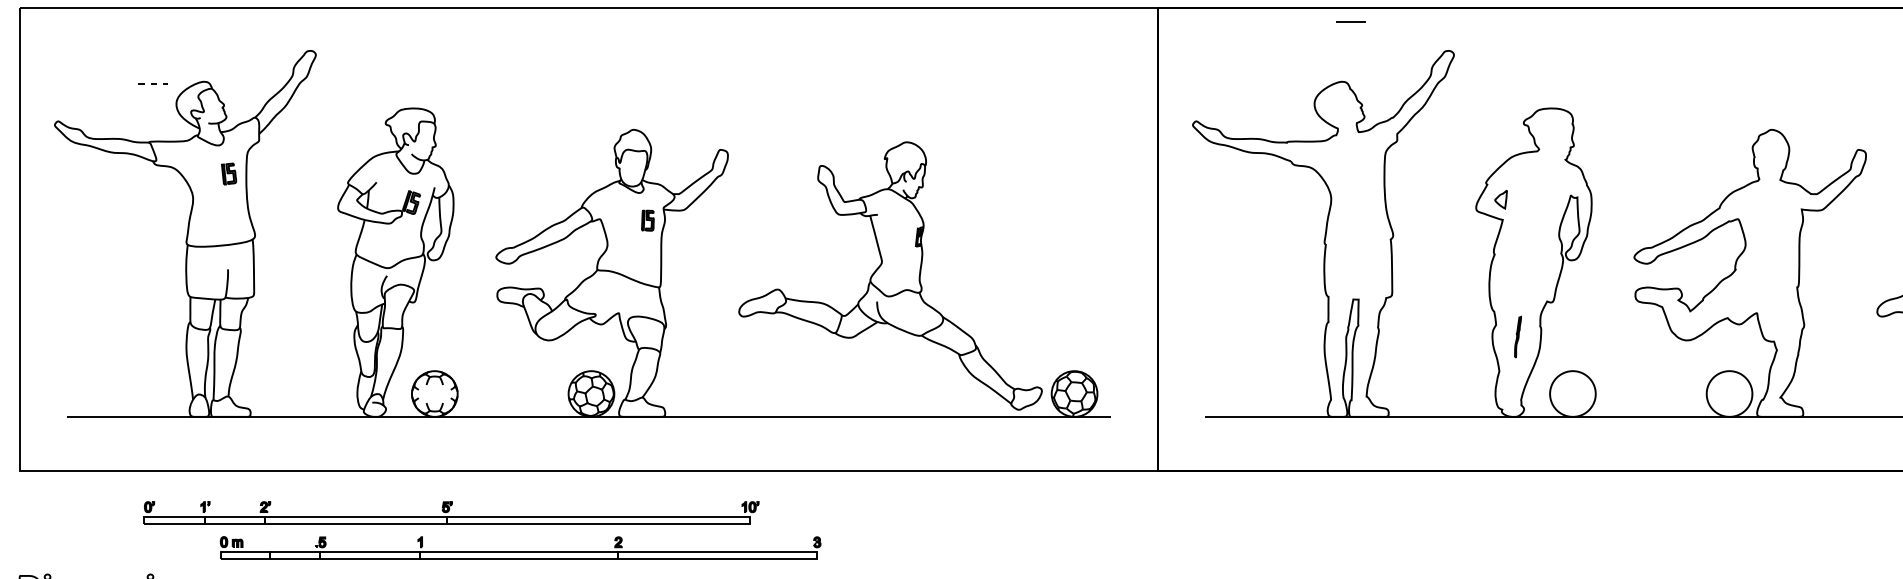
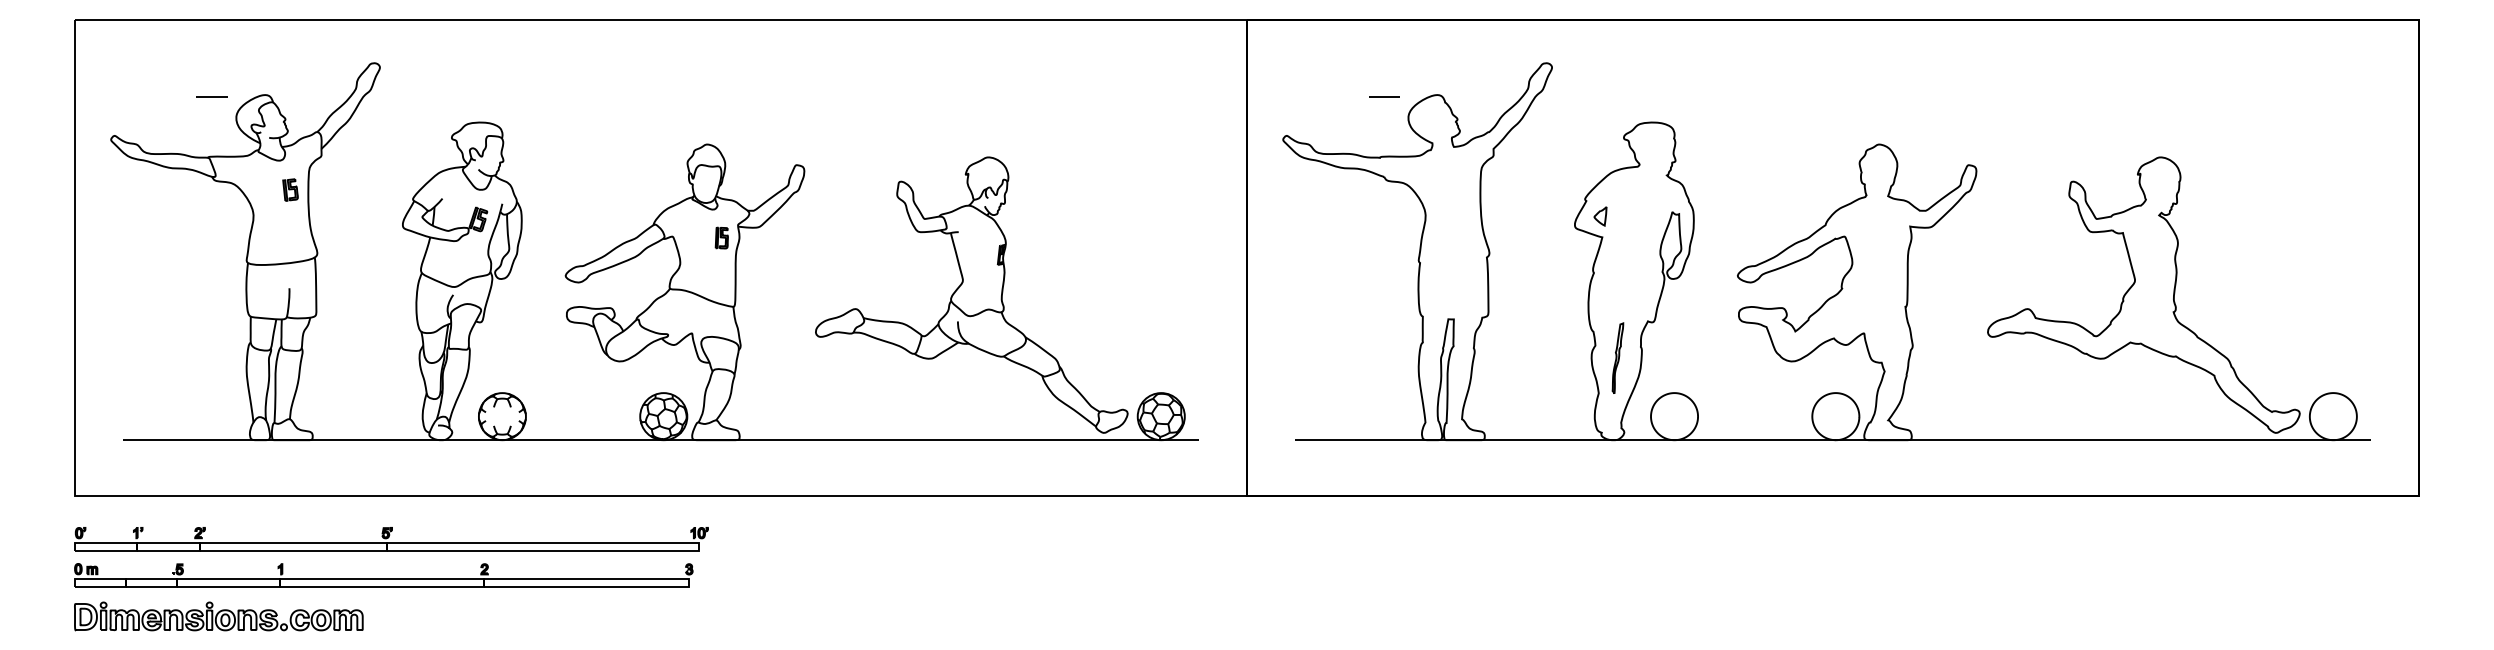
line: (1351, 21) -> (1384, 96), moved
line: (153, 84) -> (212, 97), dashed -> solid
part: (1517, 336) -> (1617, 357), size x1.67
part: (451, 513) -> (391, 539), moved
part: (520, 548) -> (383, 575), moved

